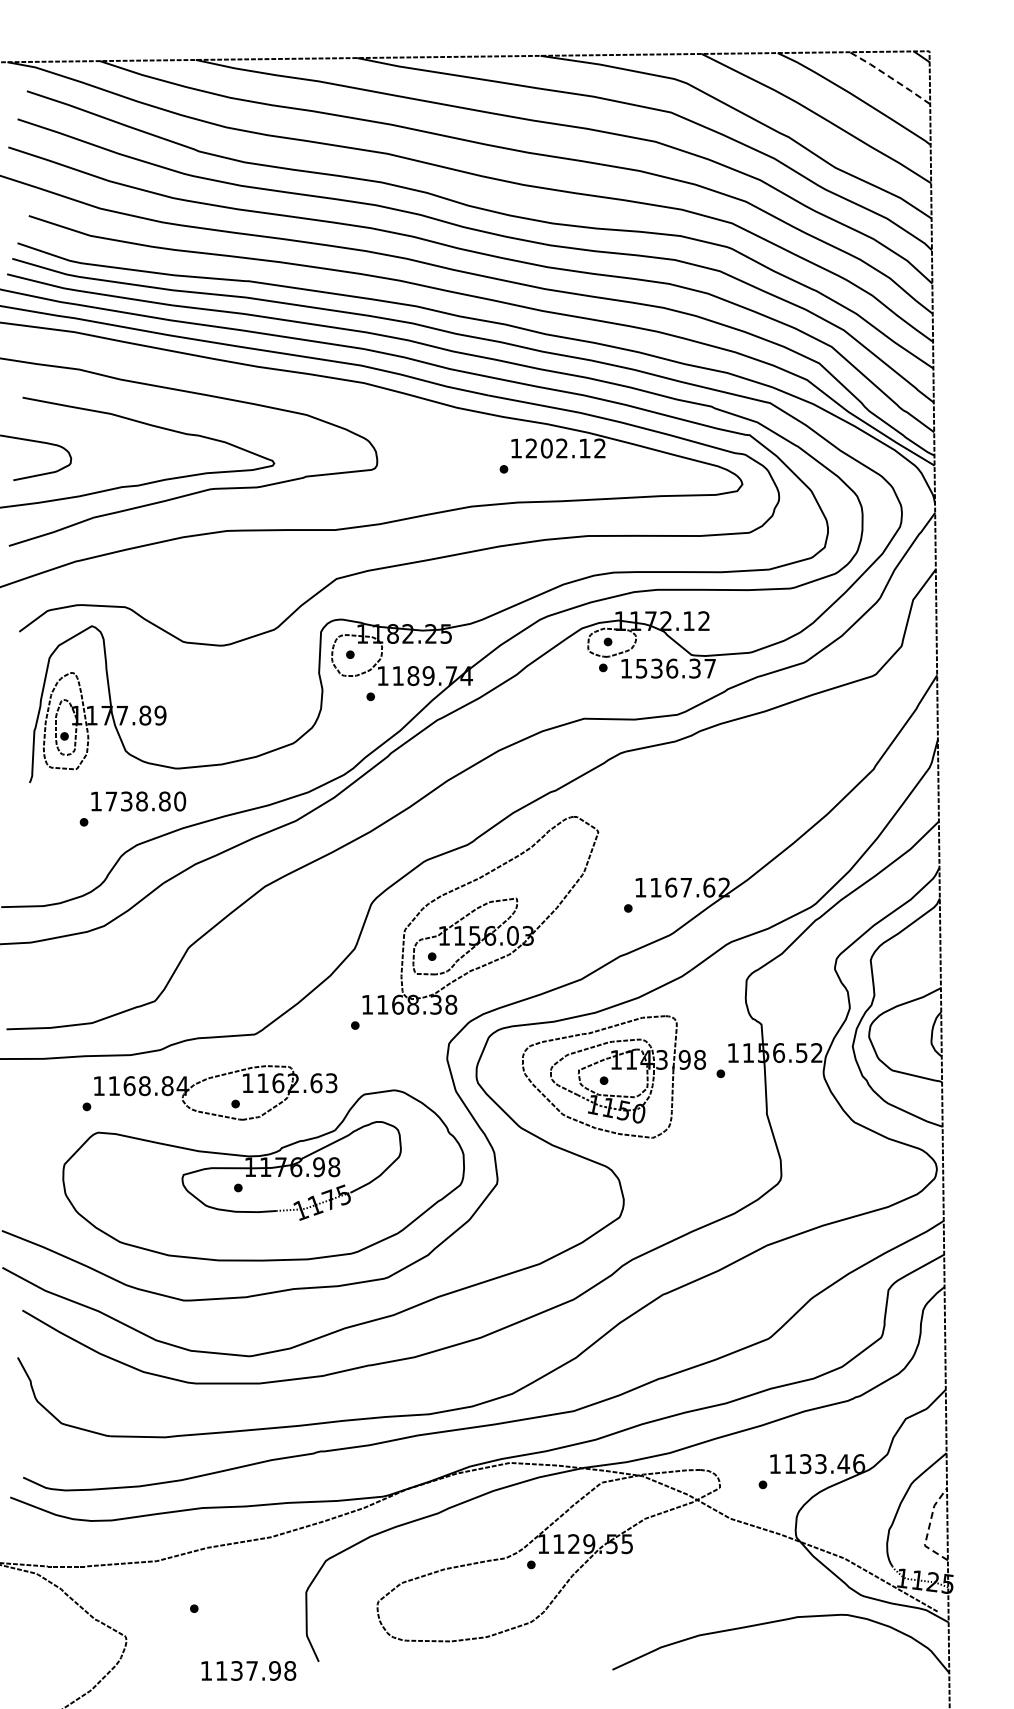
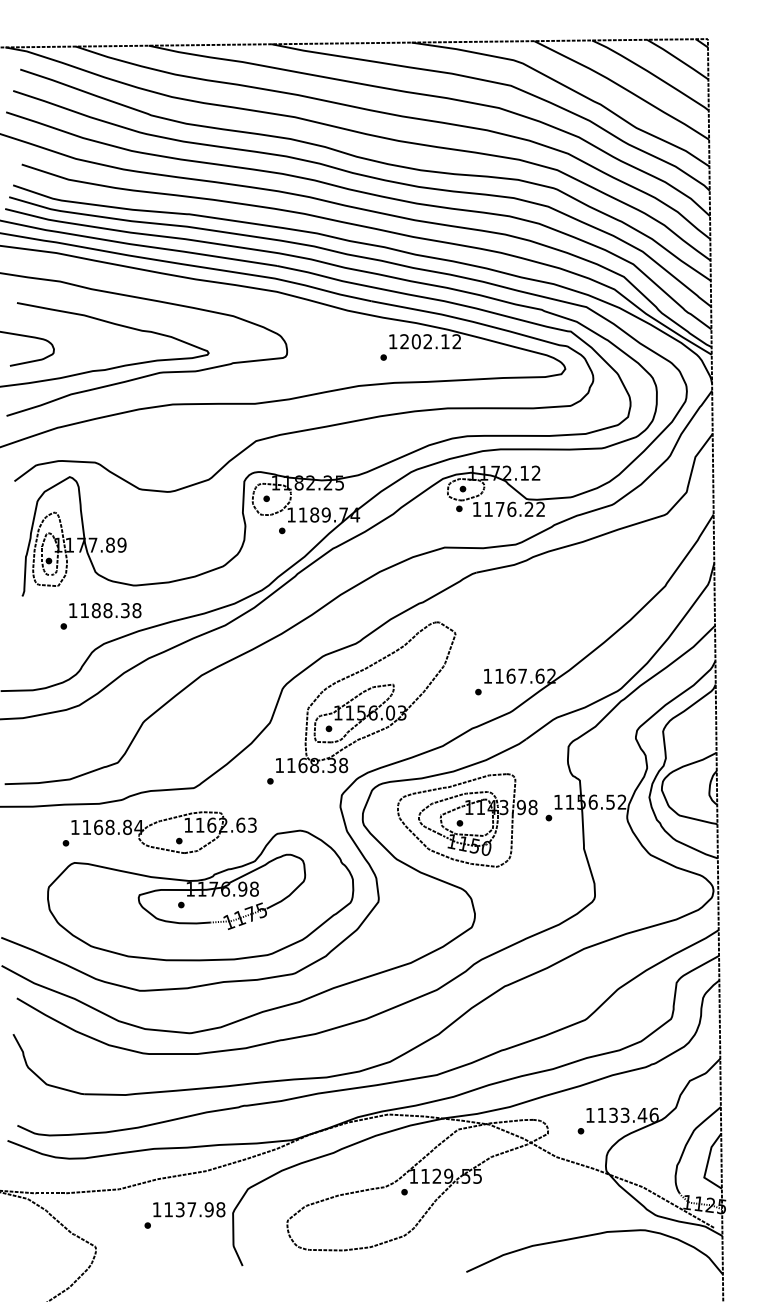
line: (889, 77) -> (677, 59), dashed -> solid
text: (675, 668) -> (514, 509), 1536.37 -> 1176.22
text: (146, 801) -> (111, 610), 1738.80 -> 1188.38
line: (928, 1528) -> (707, 1164), dashed -> solid
text: (248, 1670) -> (189, 1209), moved

